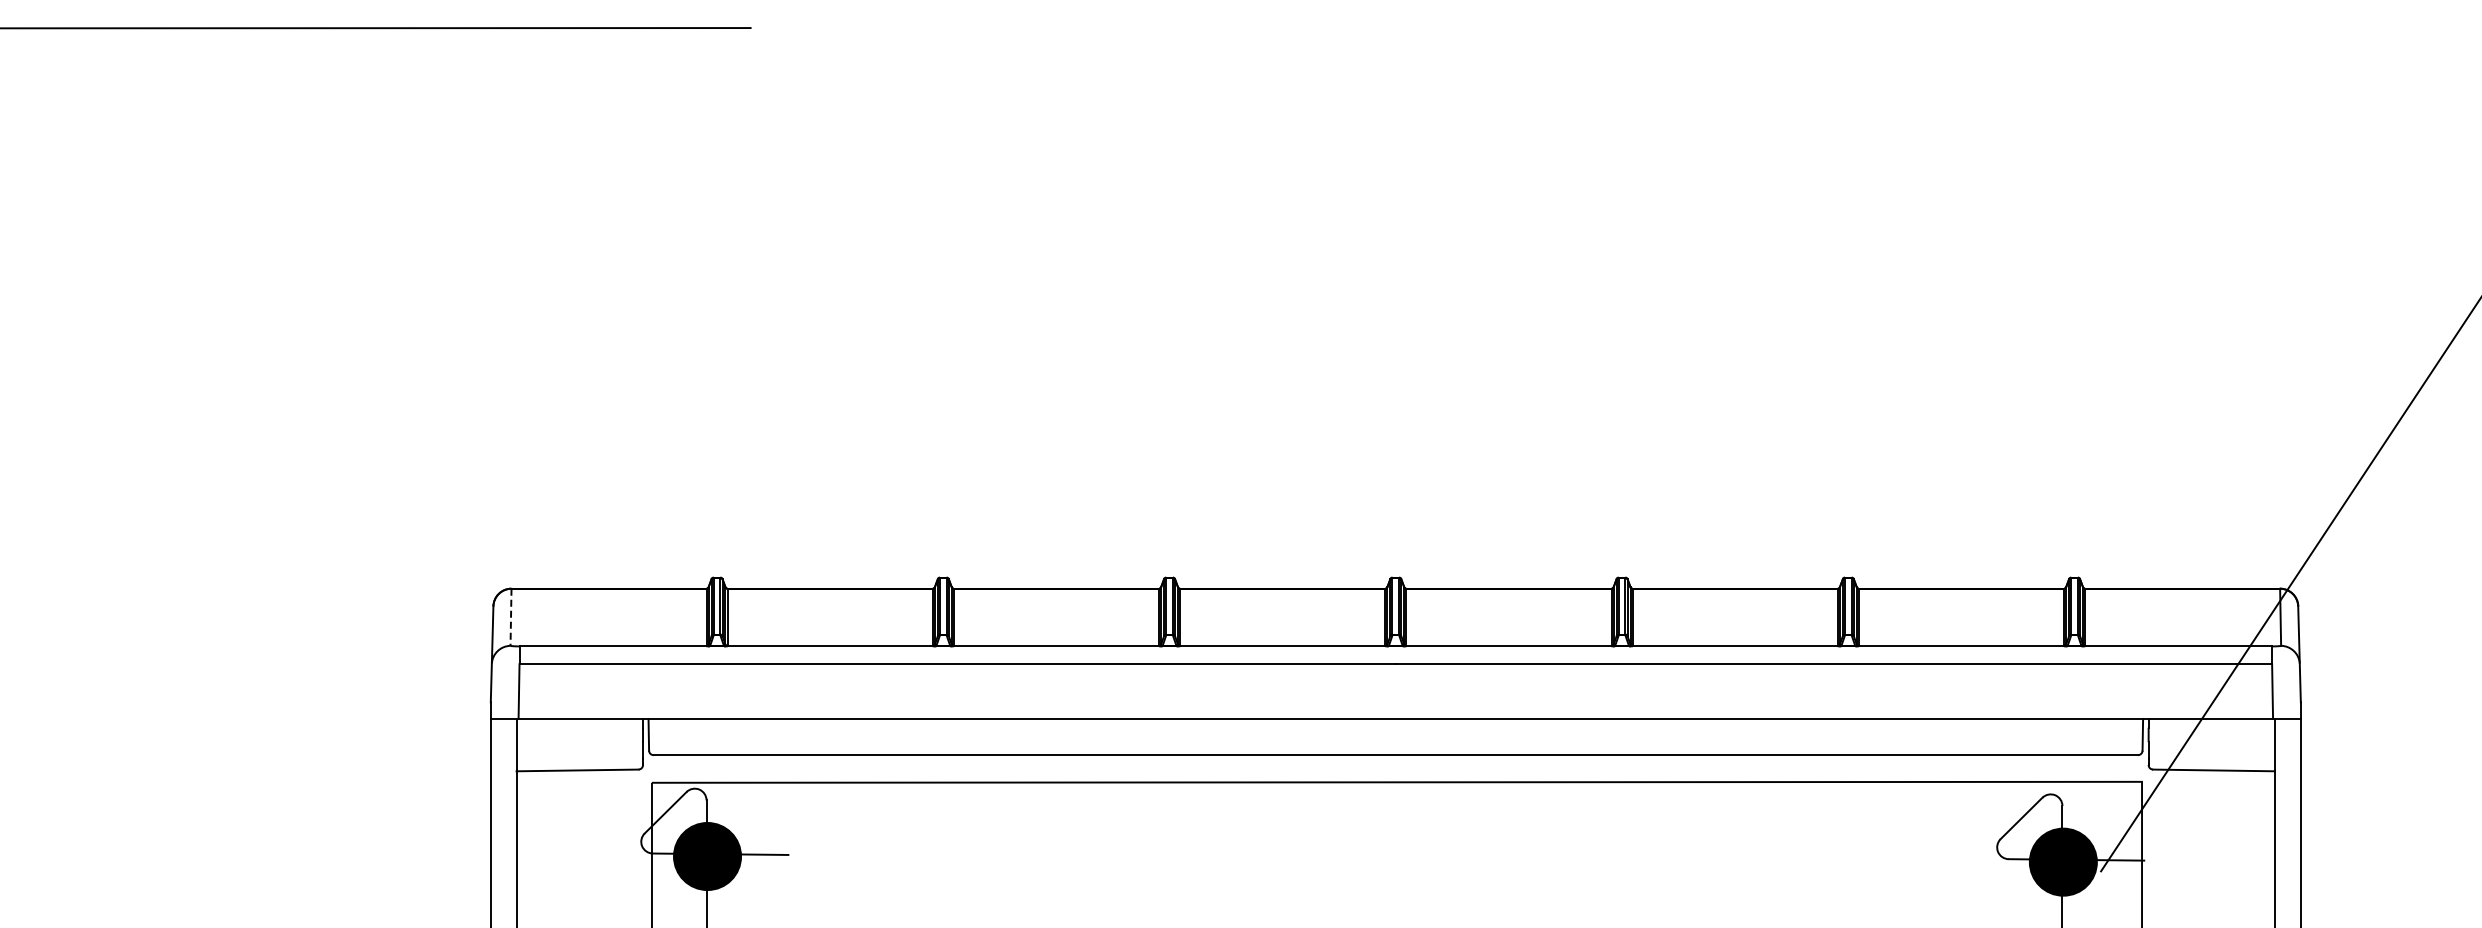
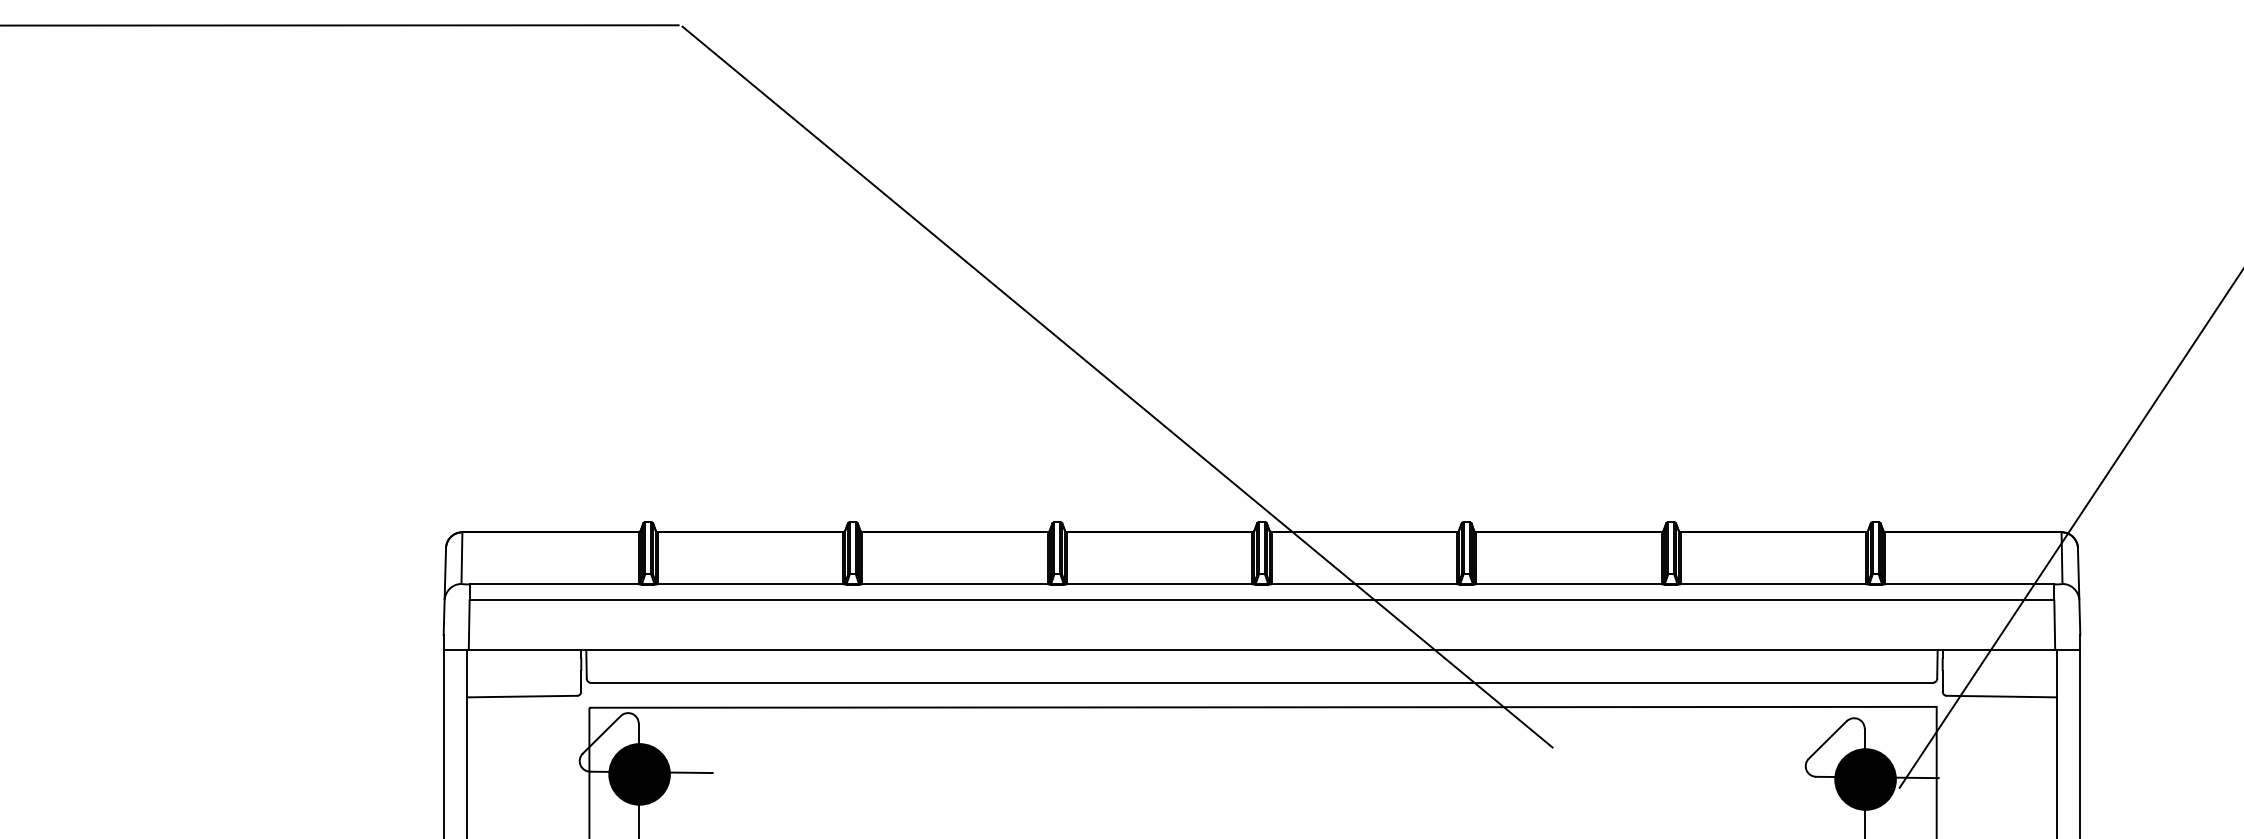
line: (1236, 427) -> (1117, 386), added
line: (511, 617) -> (462, 558), dashed -> solid

